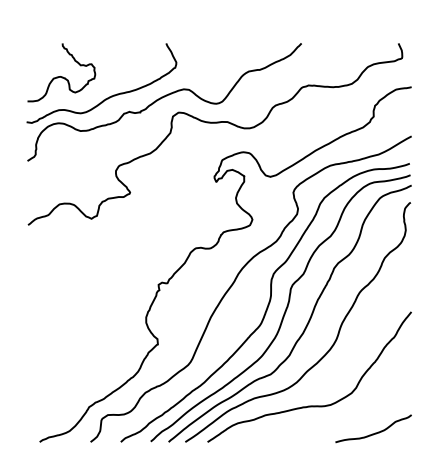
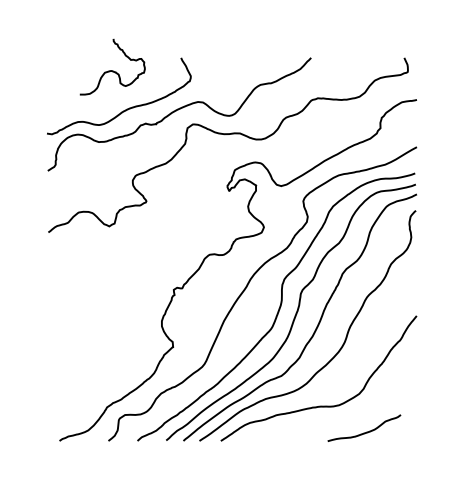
curve: (61, 76) -> (112, 70), moved
curve: (375, 432) -> (366, 431), moved

